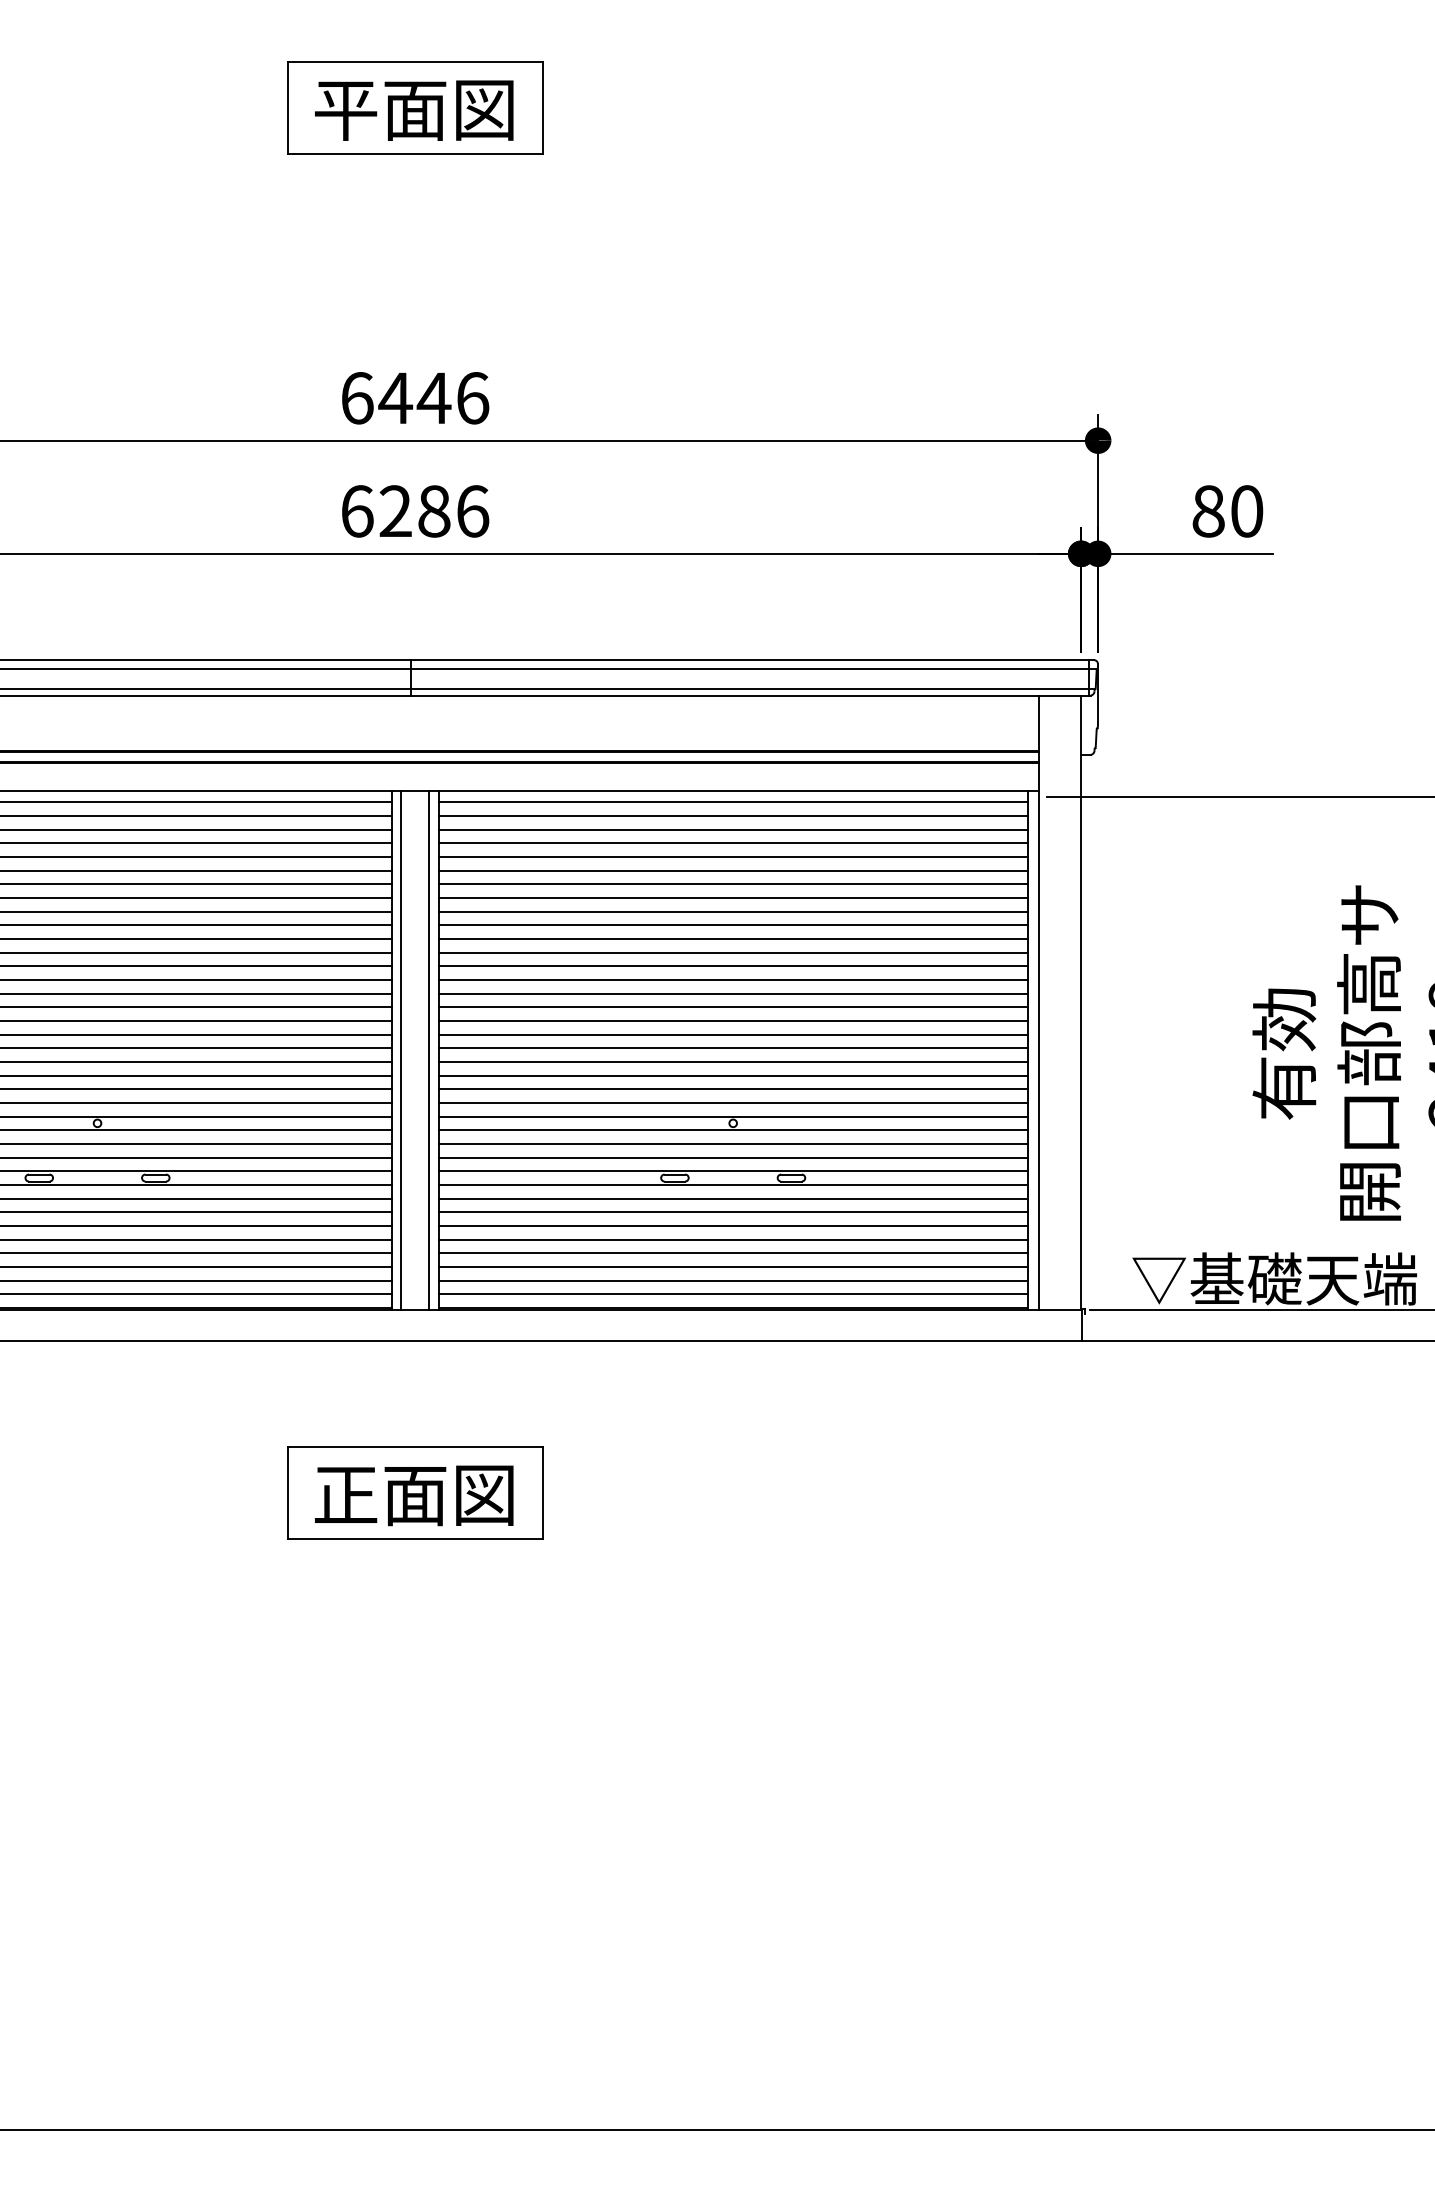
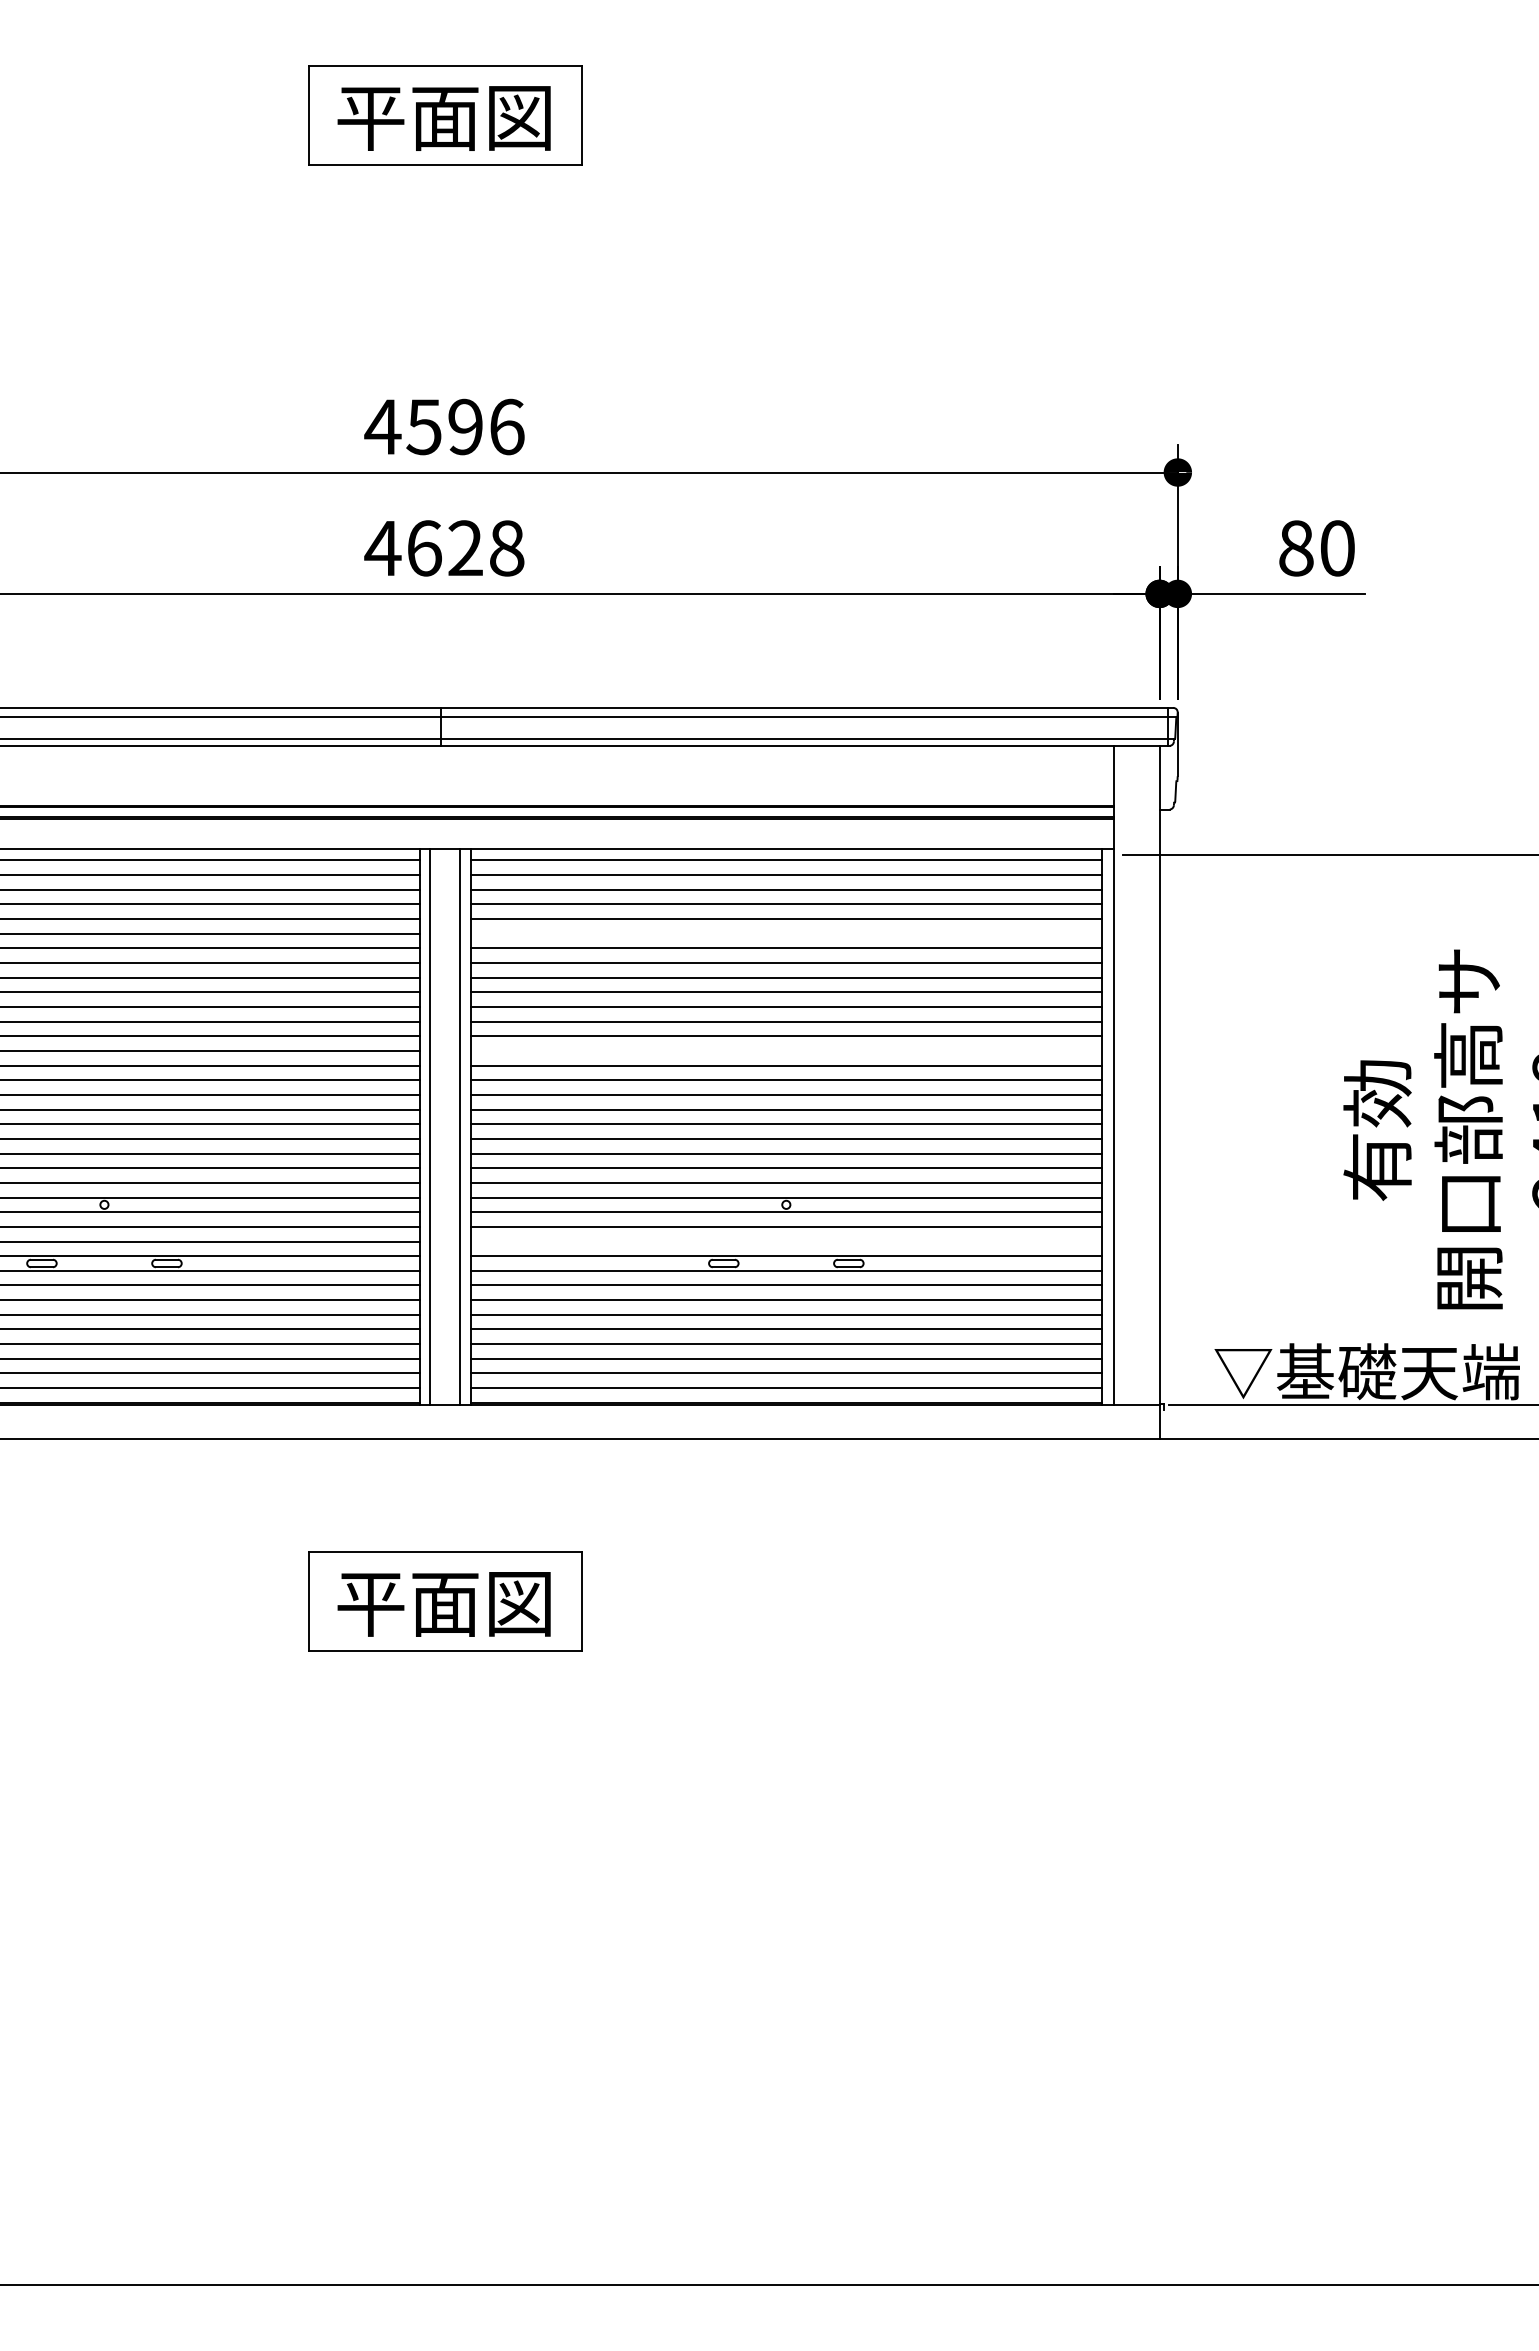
text: (395, 397) -> (424, 426), 6446 -> 4596
text: (414, 511) -> (444, 548), 6286 -> 4628
line: (733, 870) -> (786, 933), removed
line: (733, 979) -> (786, 1050), removed
line: (733, 1157) -> (786, 1241), removed
text: (345, 1495) -> (370, 1604), 正面図 -> 平面図

